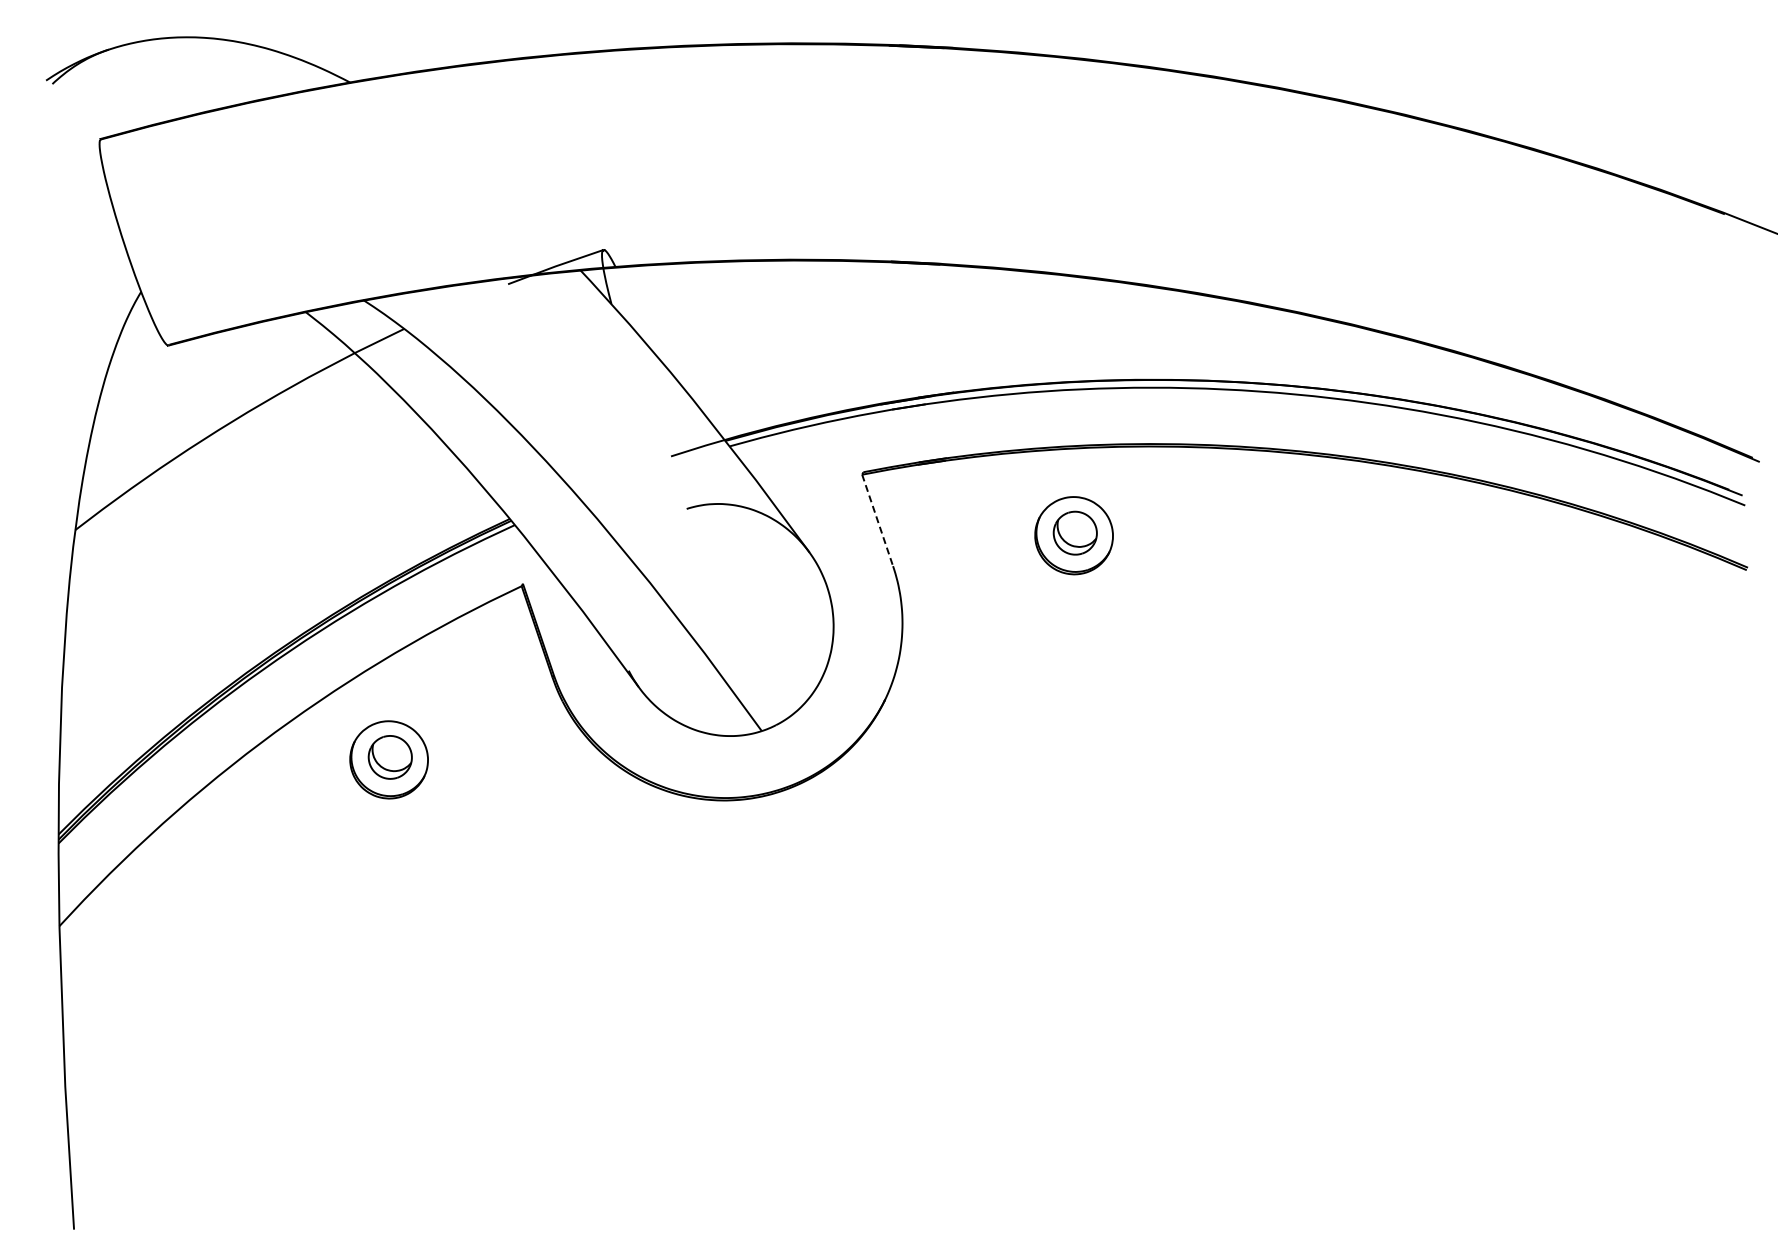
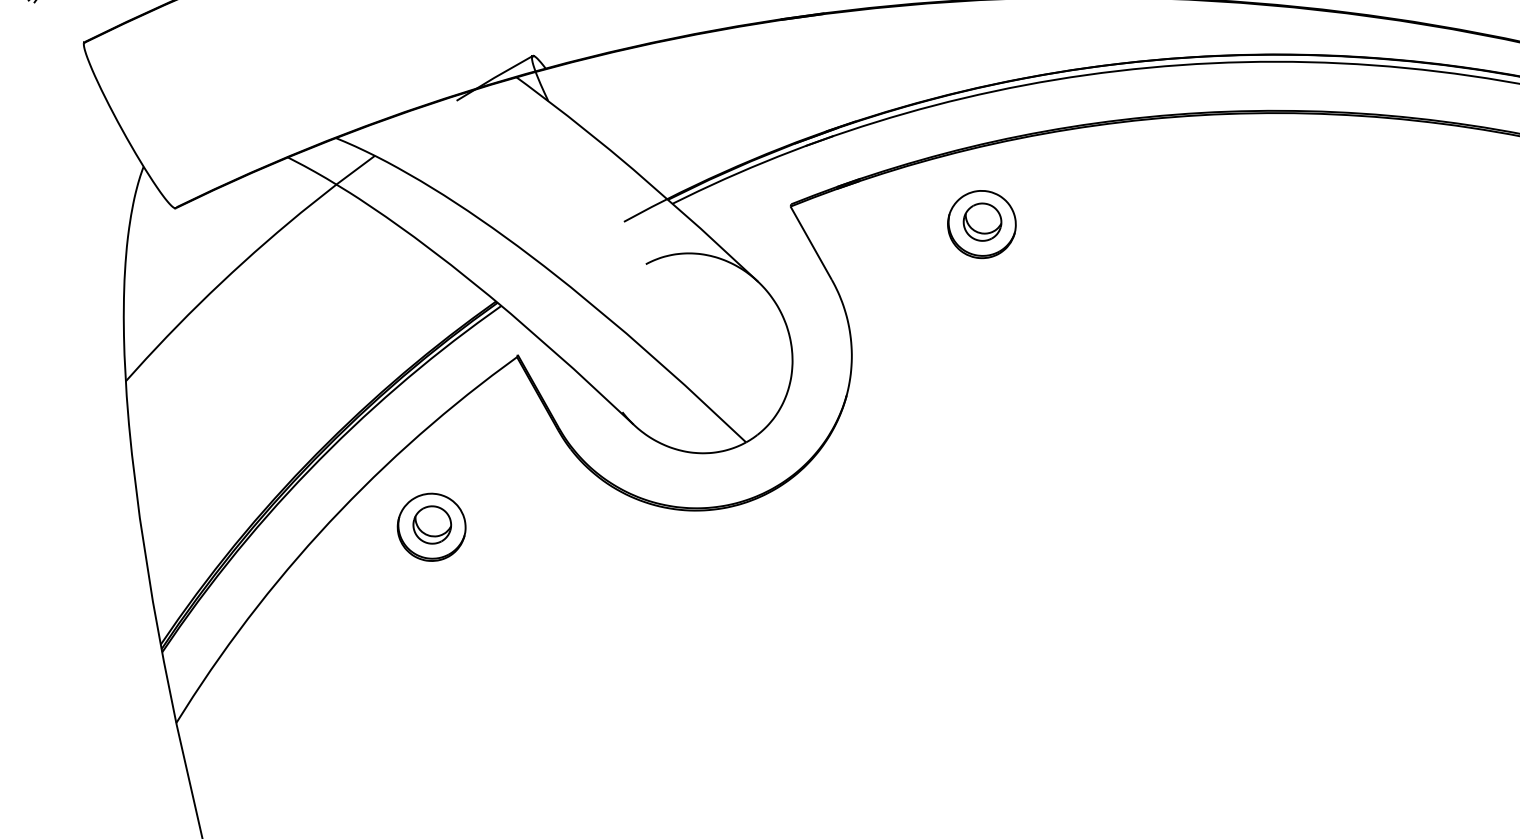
line: (877, 520) -> (811, 243), dashed -> solid

